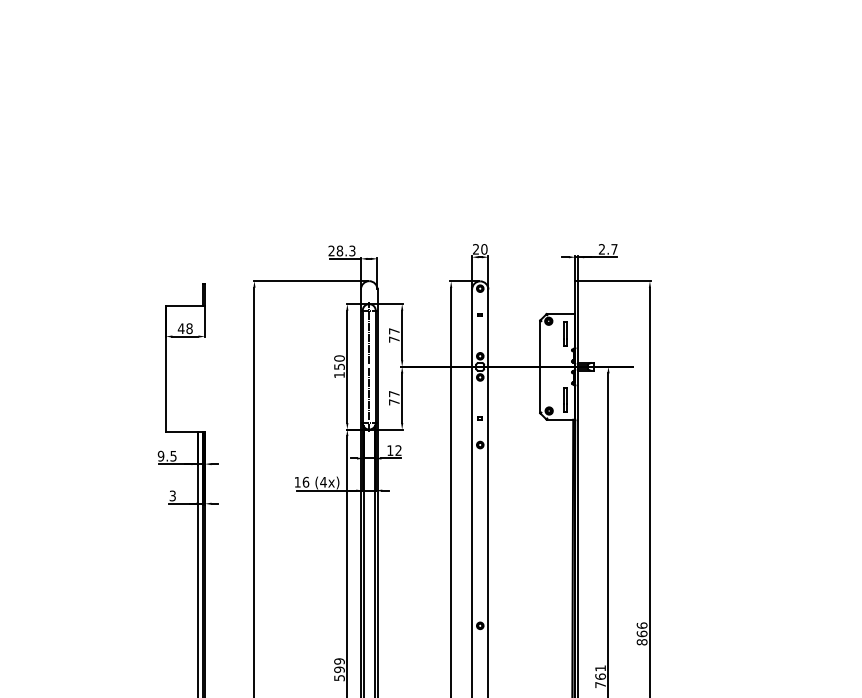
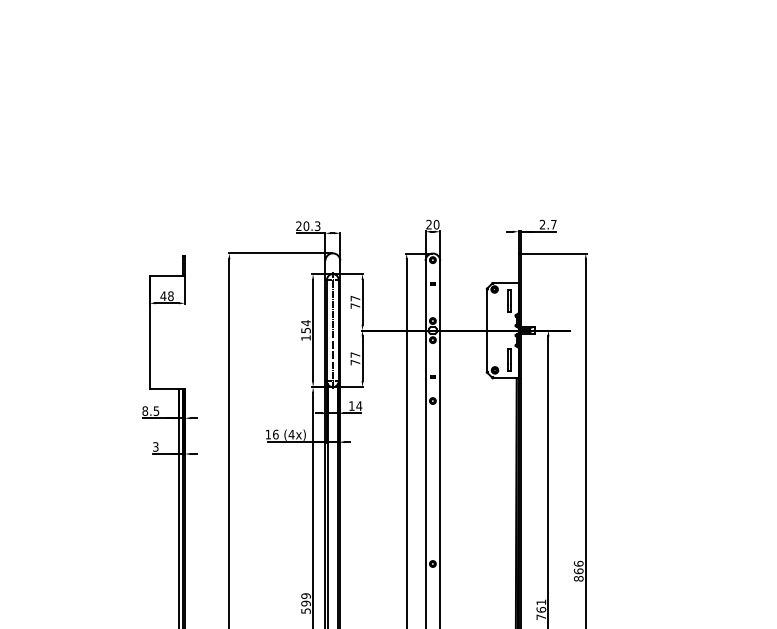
text: (340, 250) -> (306, 225), 28.3 -> 20.3
text: (338, 358) -> (305, 323), 150 -> 154
text: (398, 449) -> (359, 405), 12 -> 14
text: (161, 455) -> (145, 410), 9.5 -> 8.5

